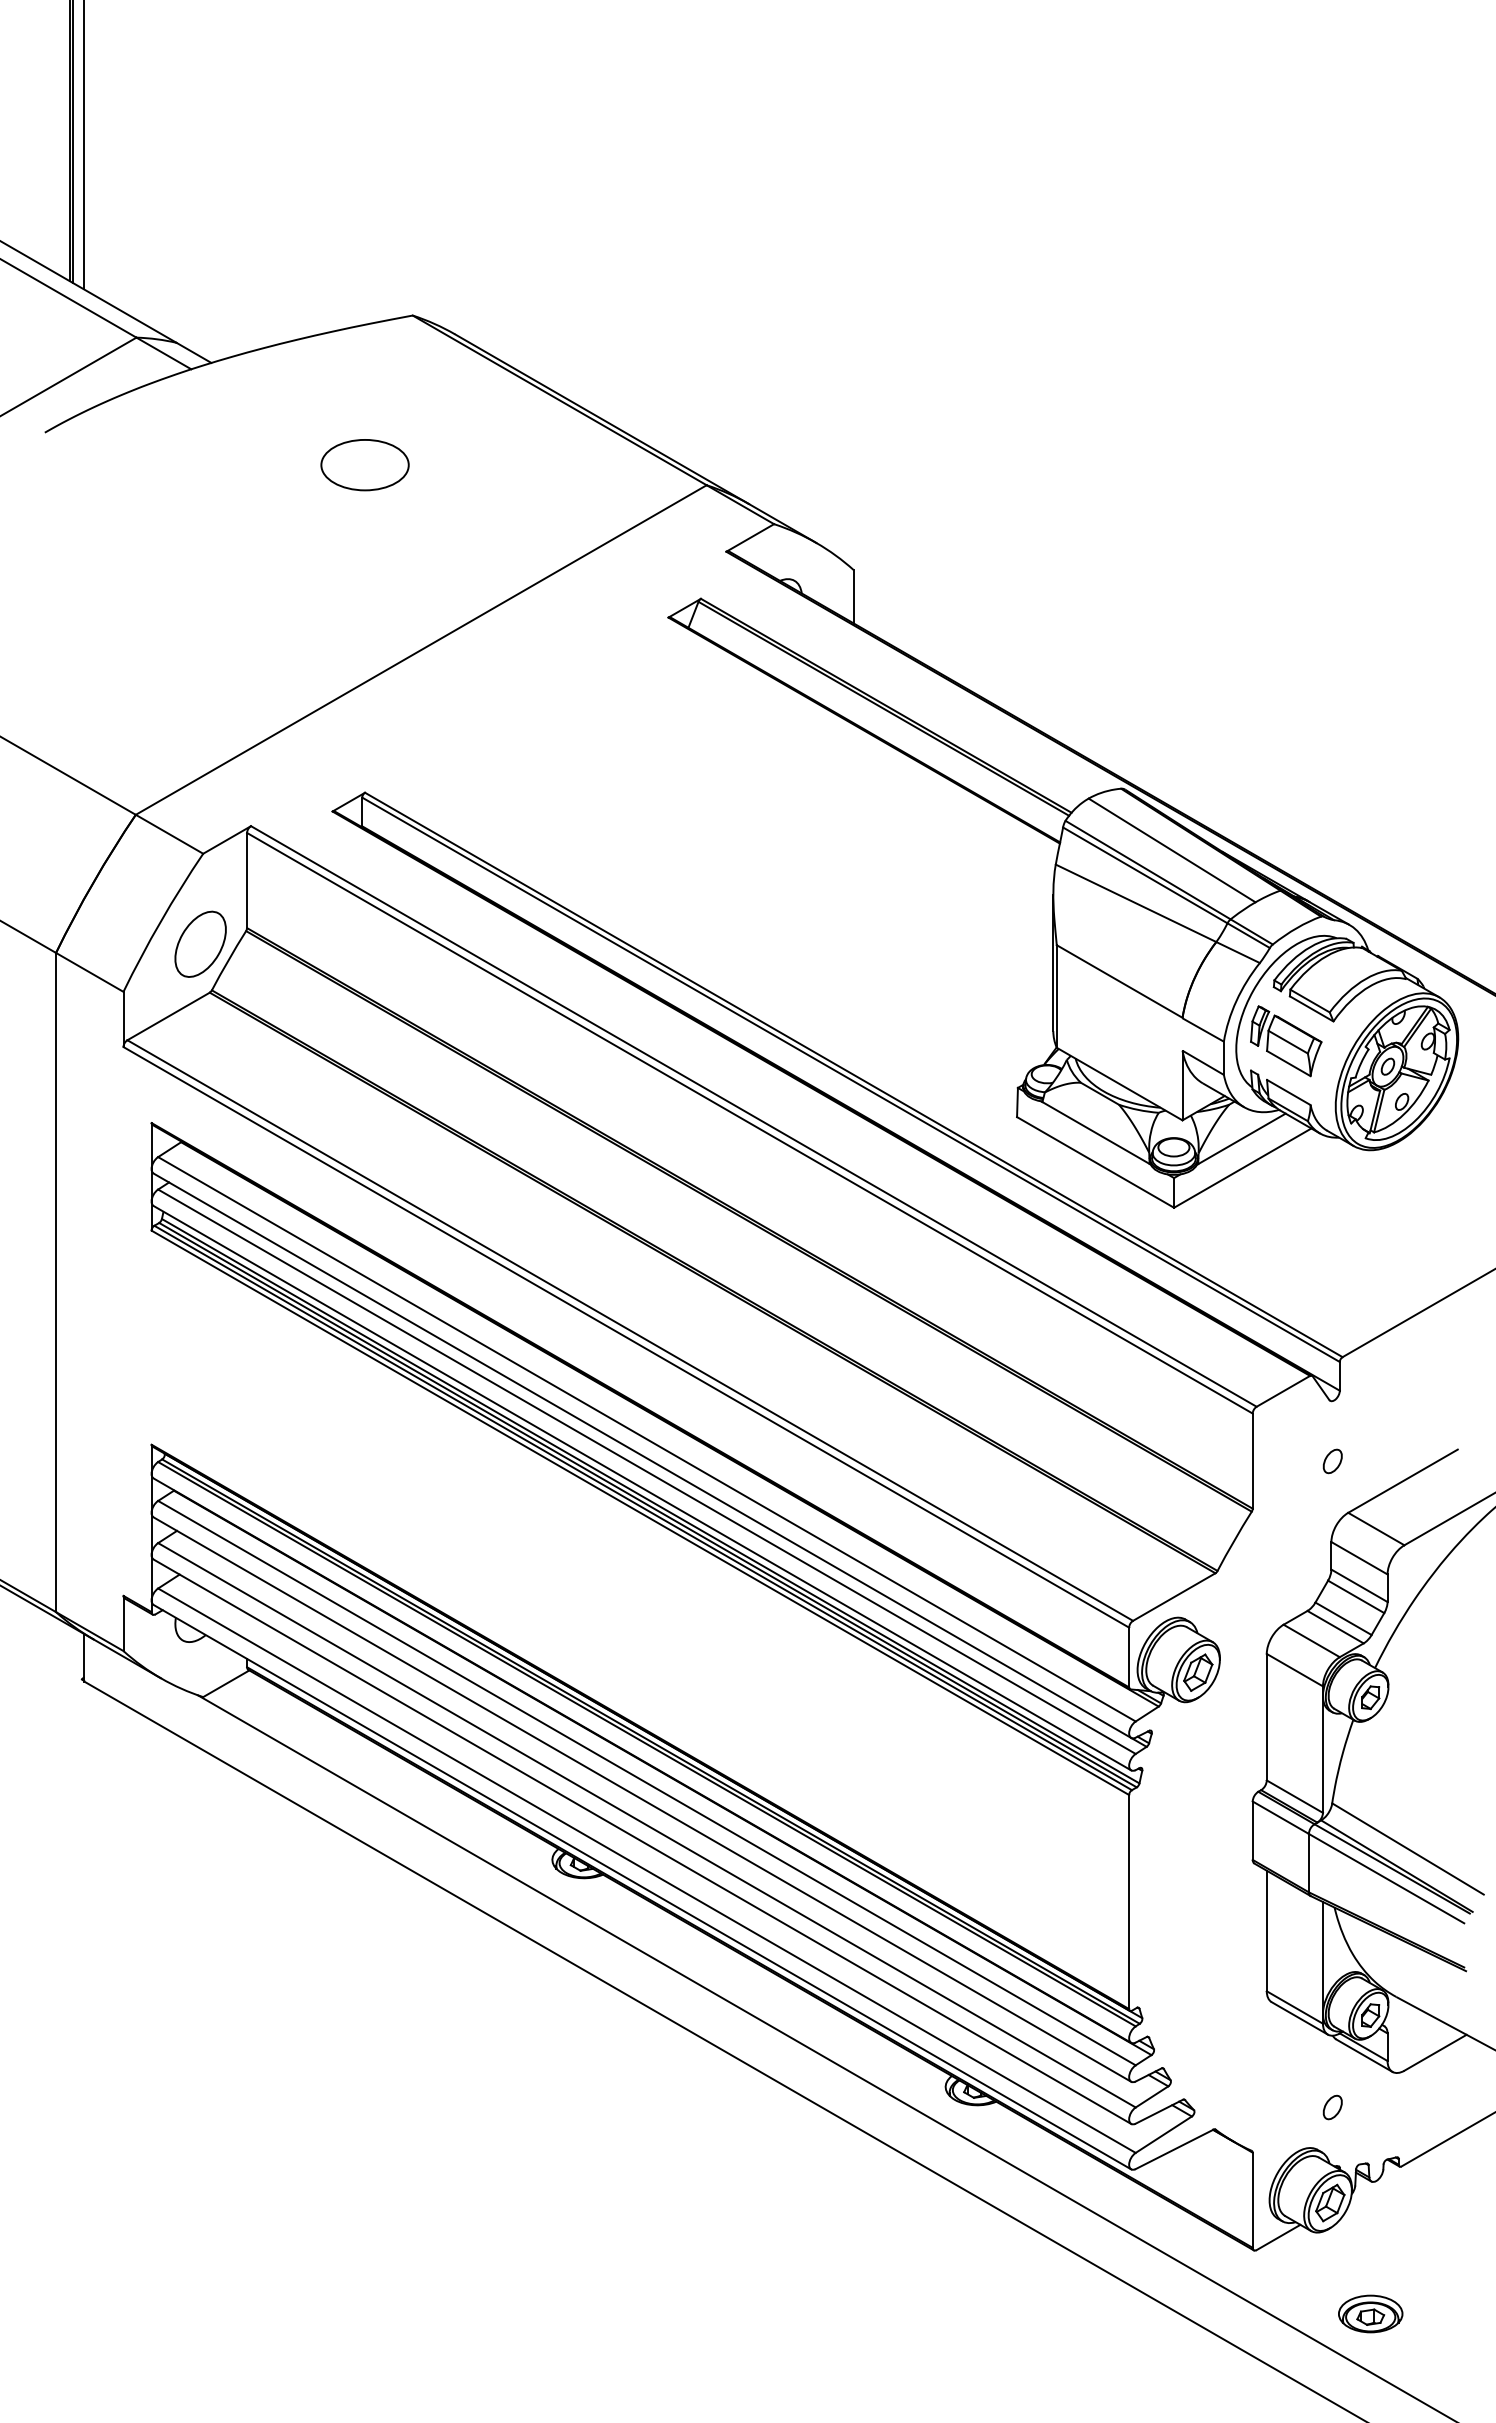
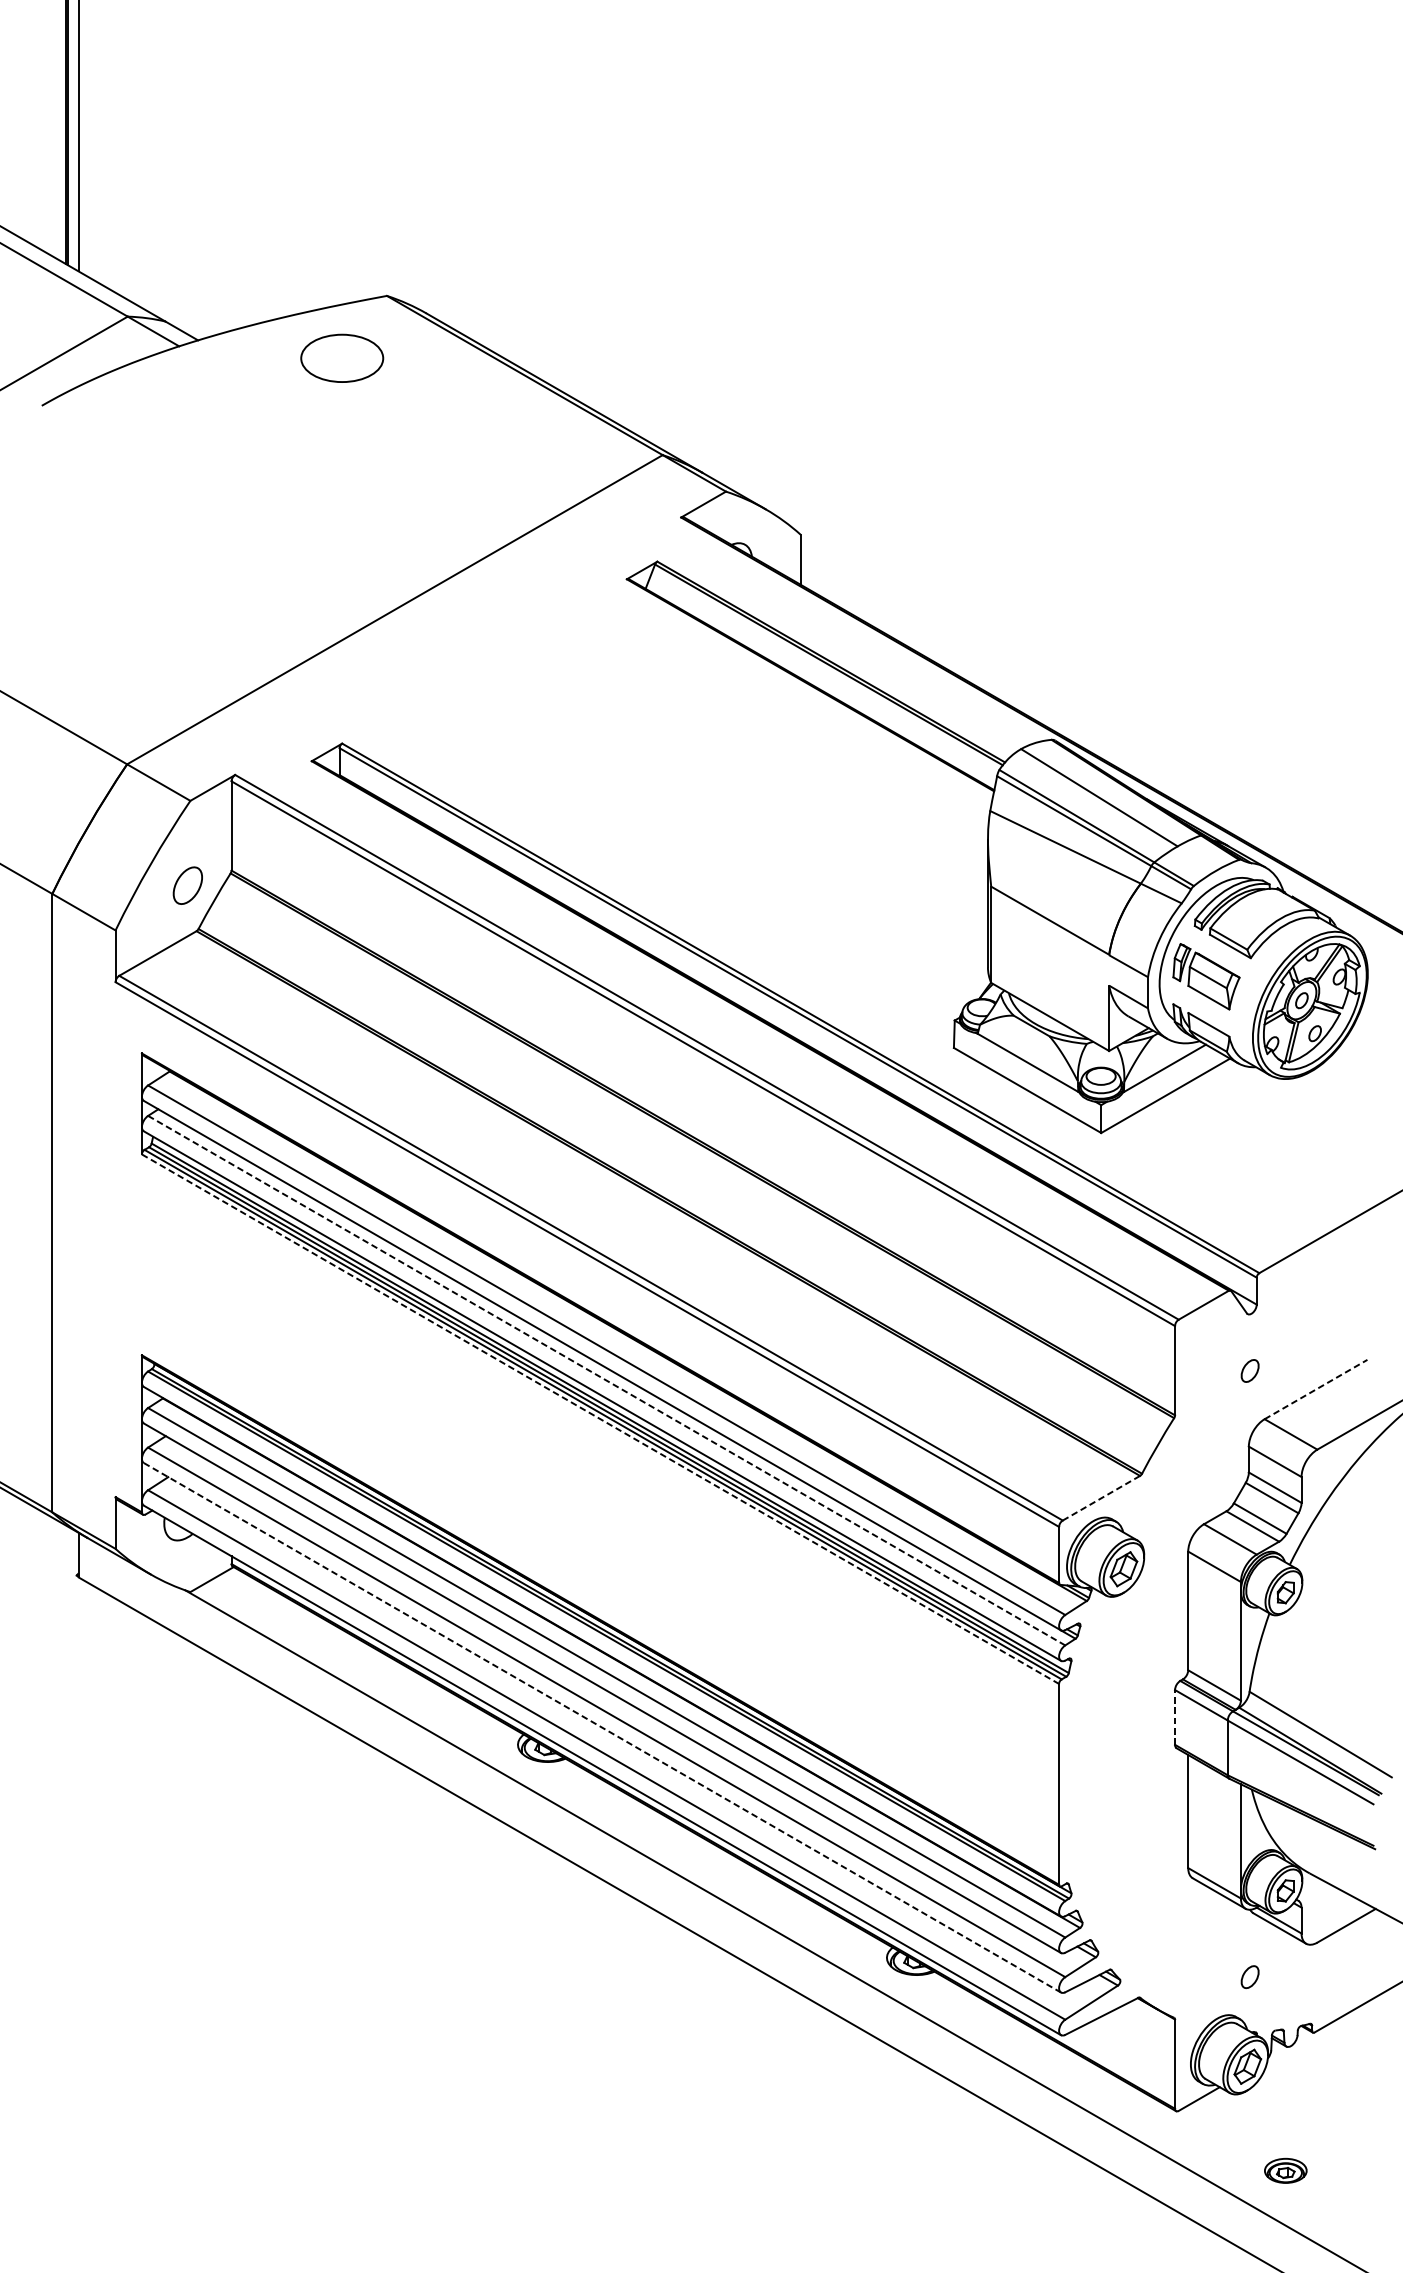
part: (364, 465) -> (341, 358), moved
part: (200, 943) -> (187, 885), size x0.6
line: (647, 1472) -> (607, 1381), solid -> dashed
line: (1403, 1480) -> (1316, 1388), solid -> dashed
line: (640, 1513) -> (600, 1419), solid -> dashed
line: (1174, 1597) -> (1101, 1498), solid -> dashed
line: (1252, 1830) -> (1174, 1717), solid -> dashed
line: (642, 1842) -> (602, 1728), solid -> dashed
part: (1370, 2313) -> (1285, 2170), size x0.7

